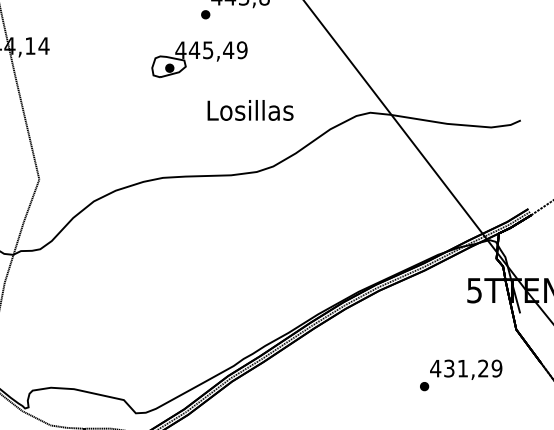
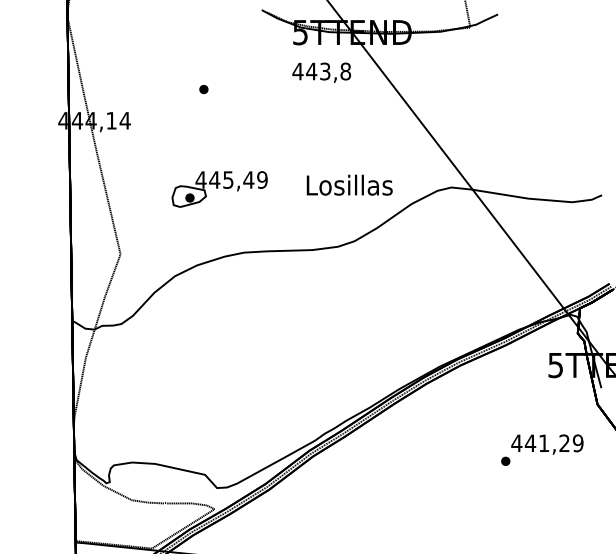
part: (205, 14) -> (203, 89), moved
part: (199, 59) -> (219, 189), moved
text: (250, 109) -> (349, 184), moved
text: (449, 368) -> (530, 443), 431,29 -> 441,29

